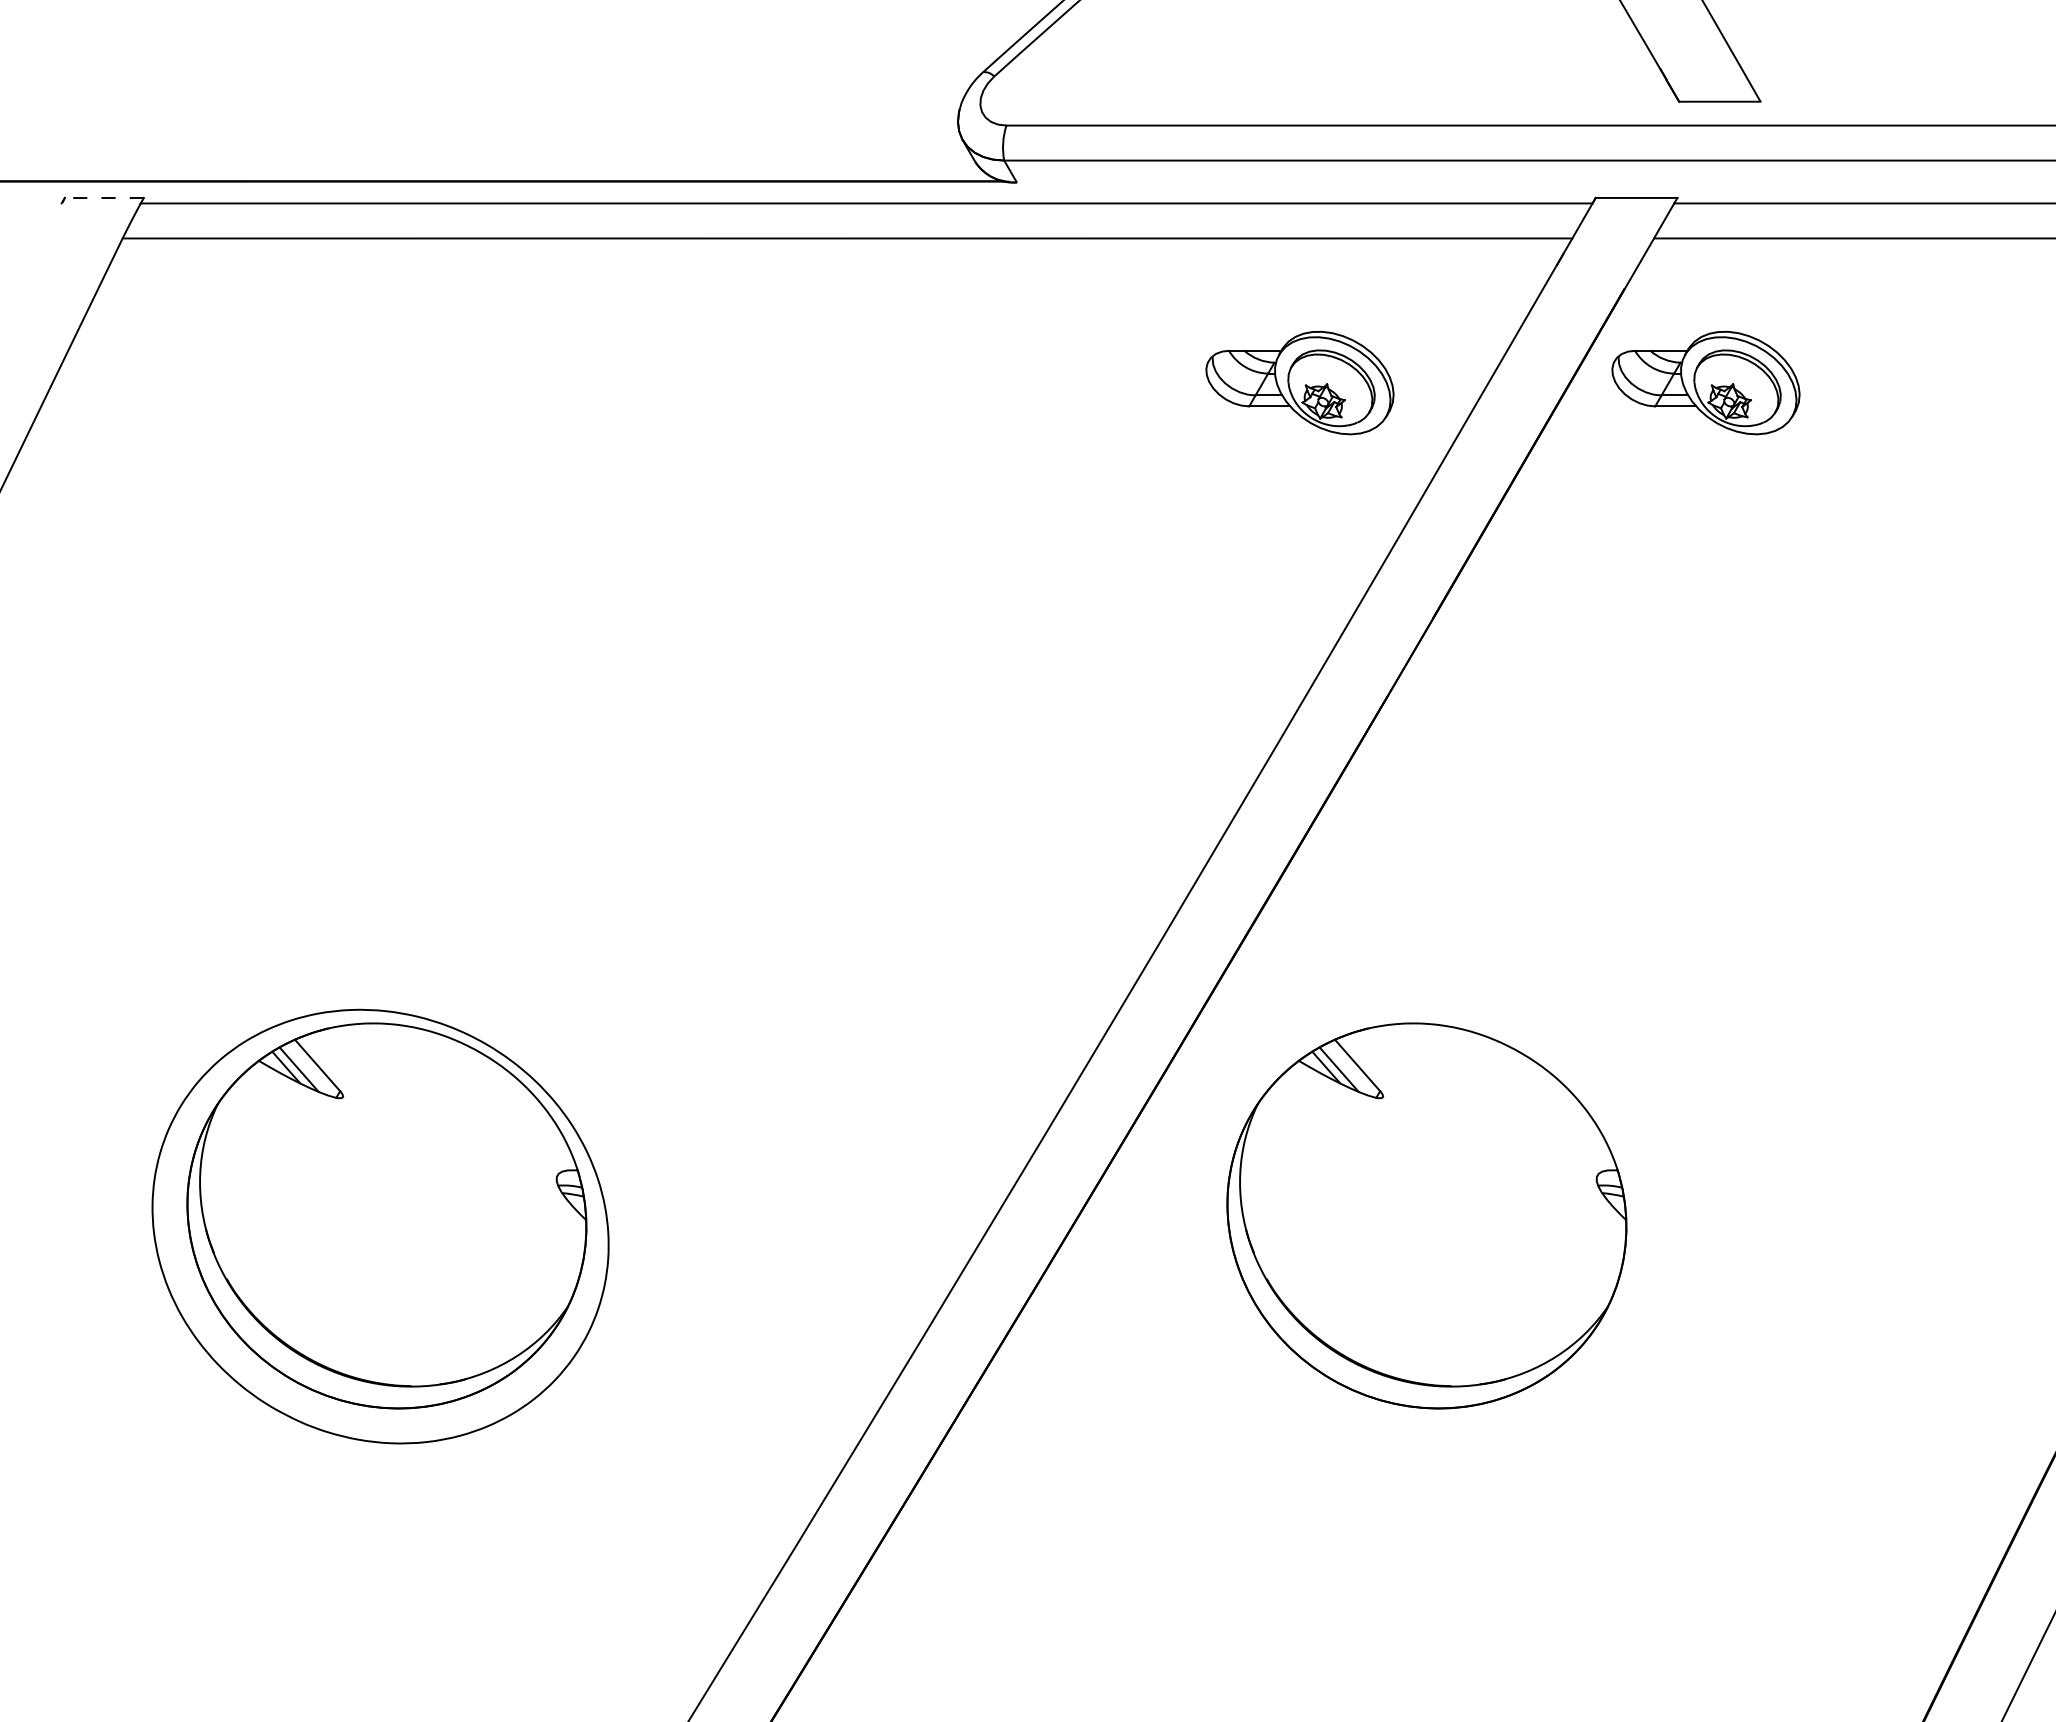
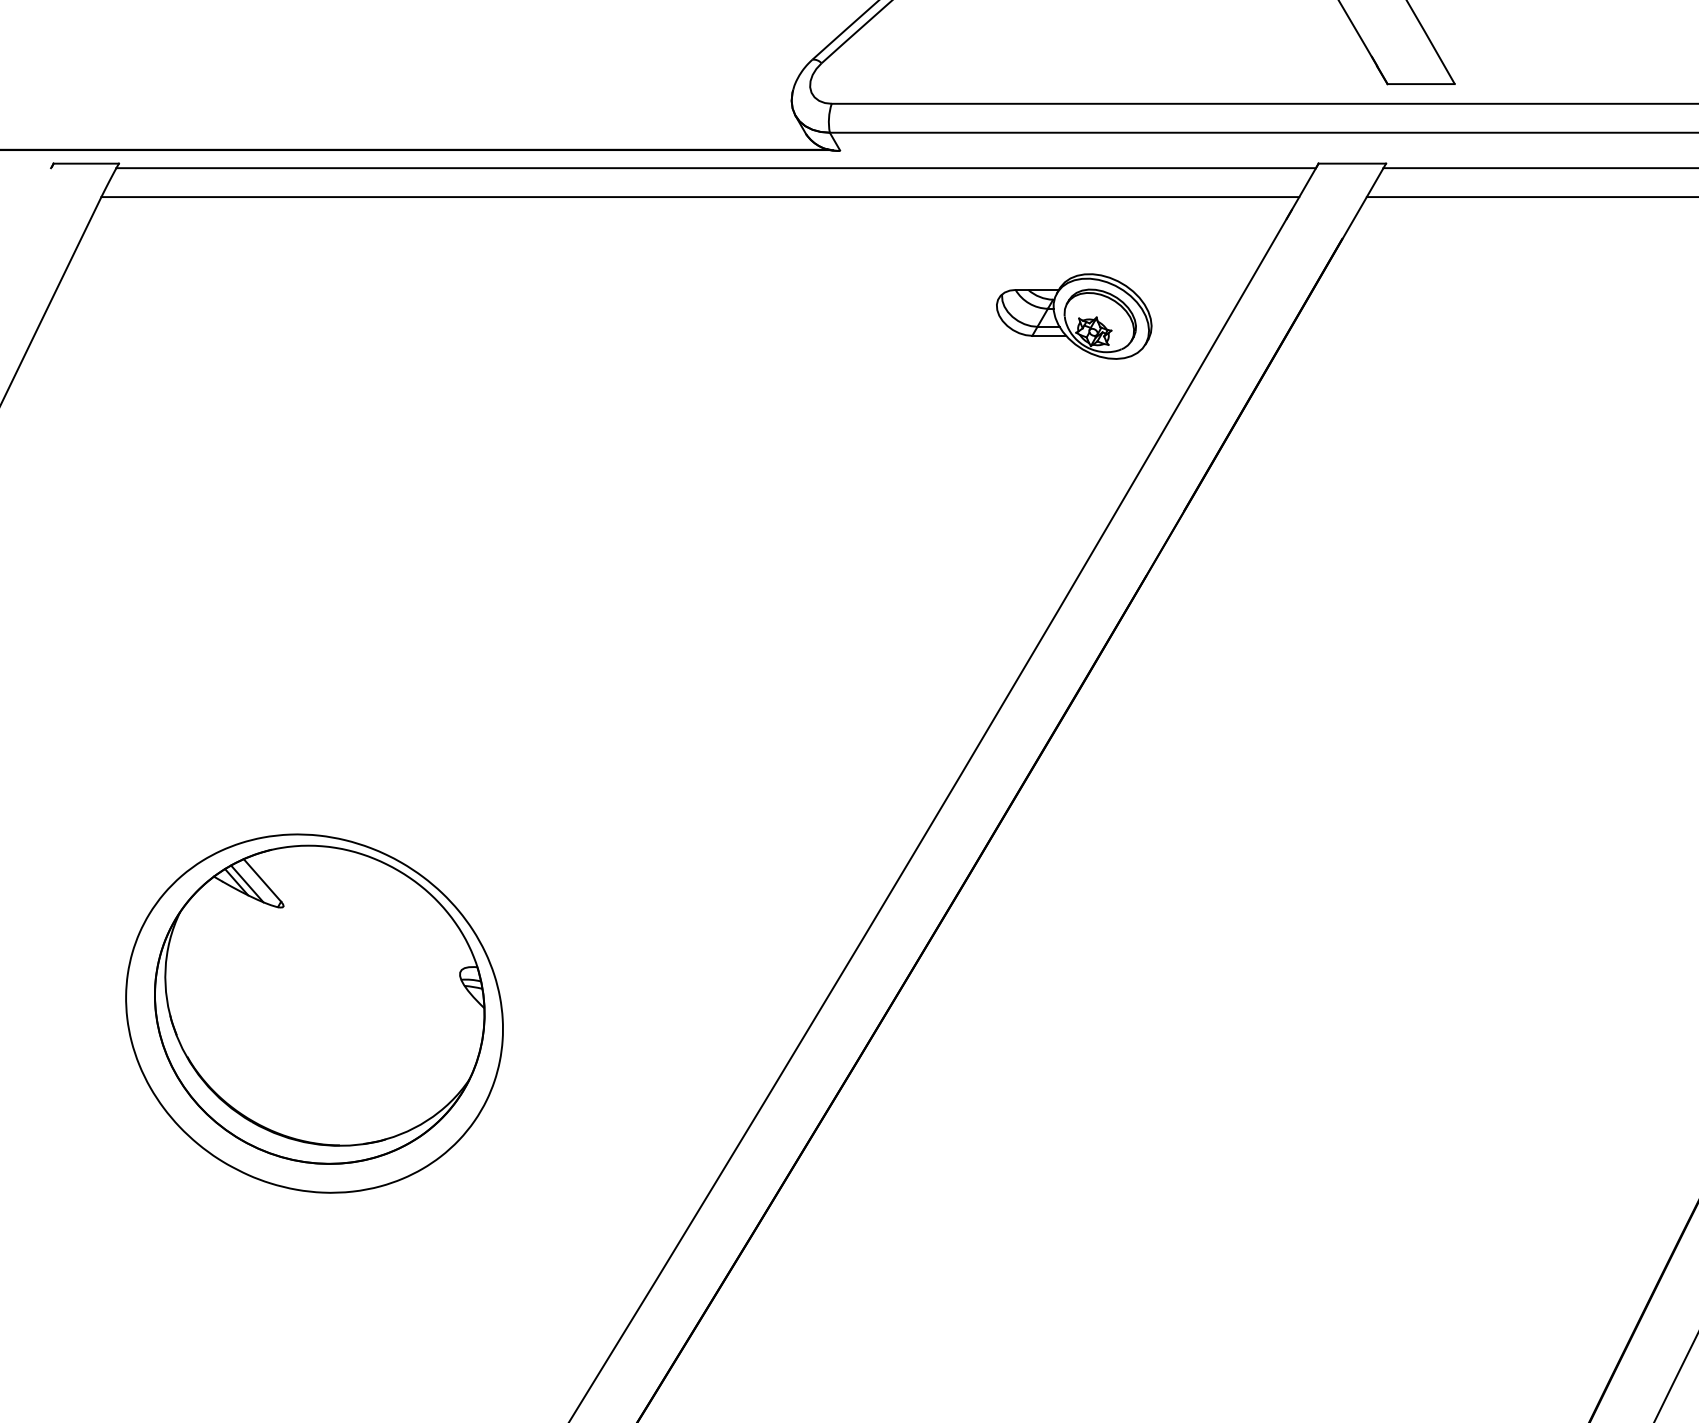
line: (104, 198) -> (86, 164), dashed -> solid
part: (1705, 382) -> (1409, 316), removed
part: (1426, 1215) -> (1178, 1004), removed

